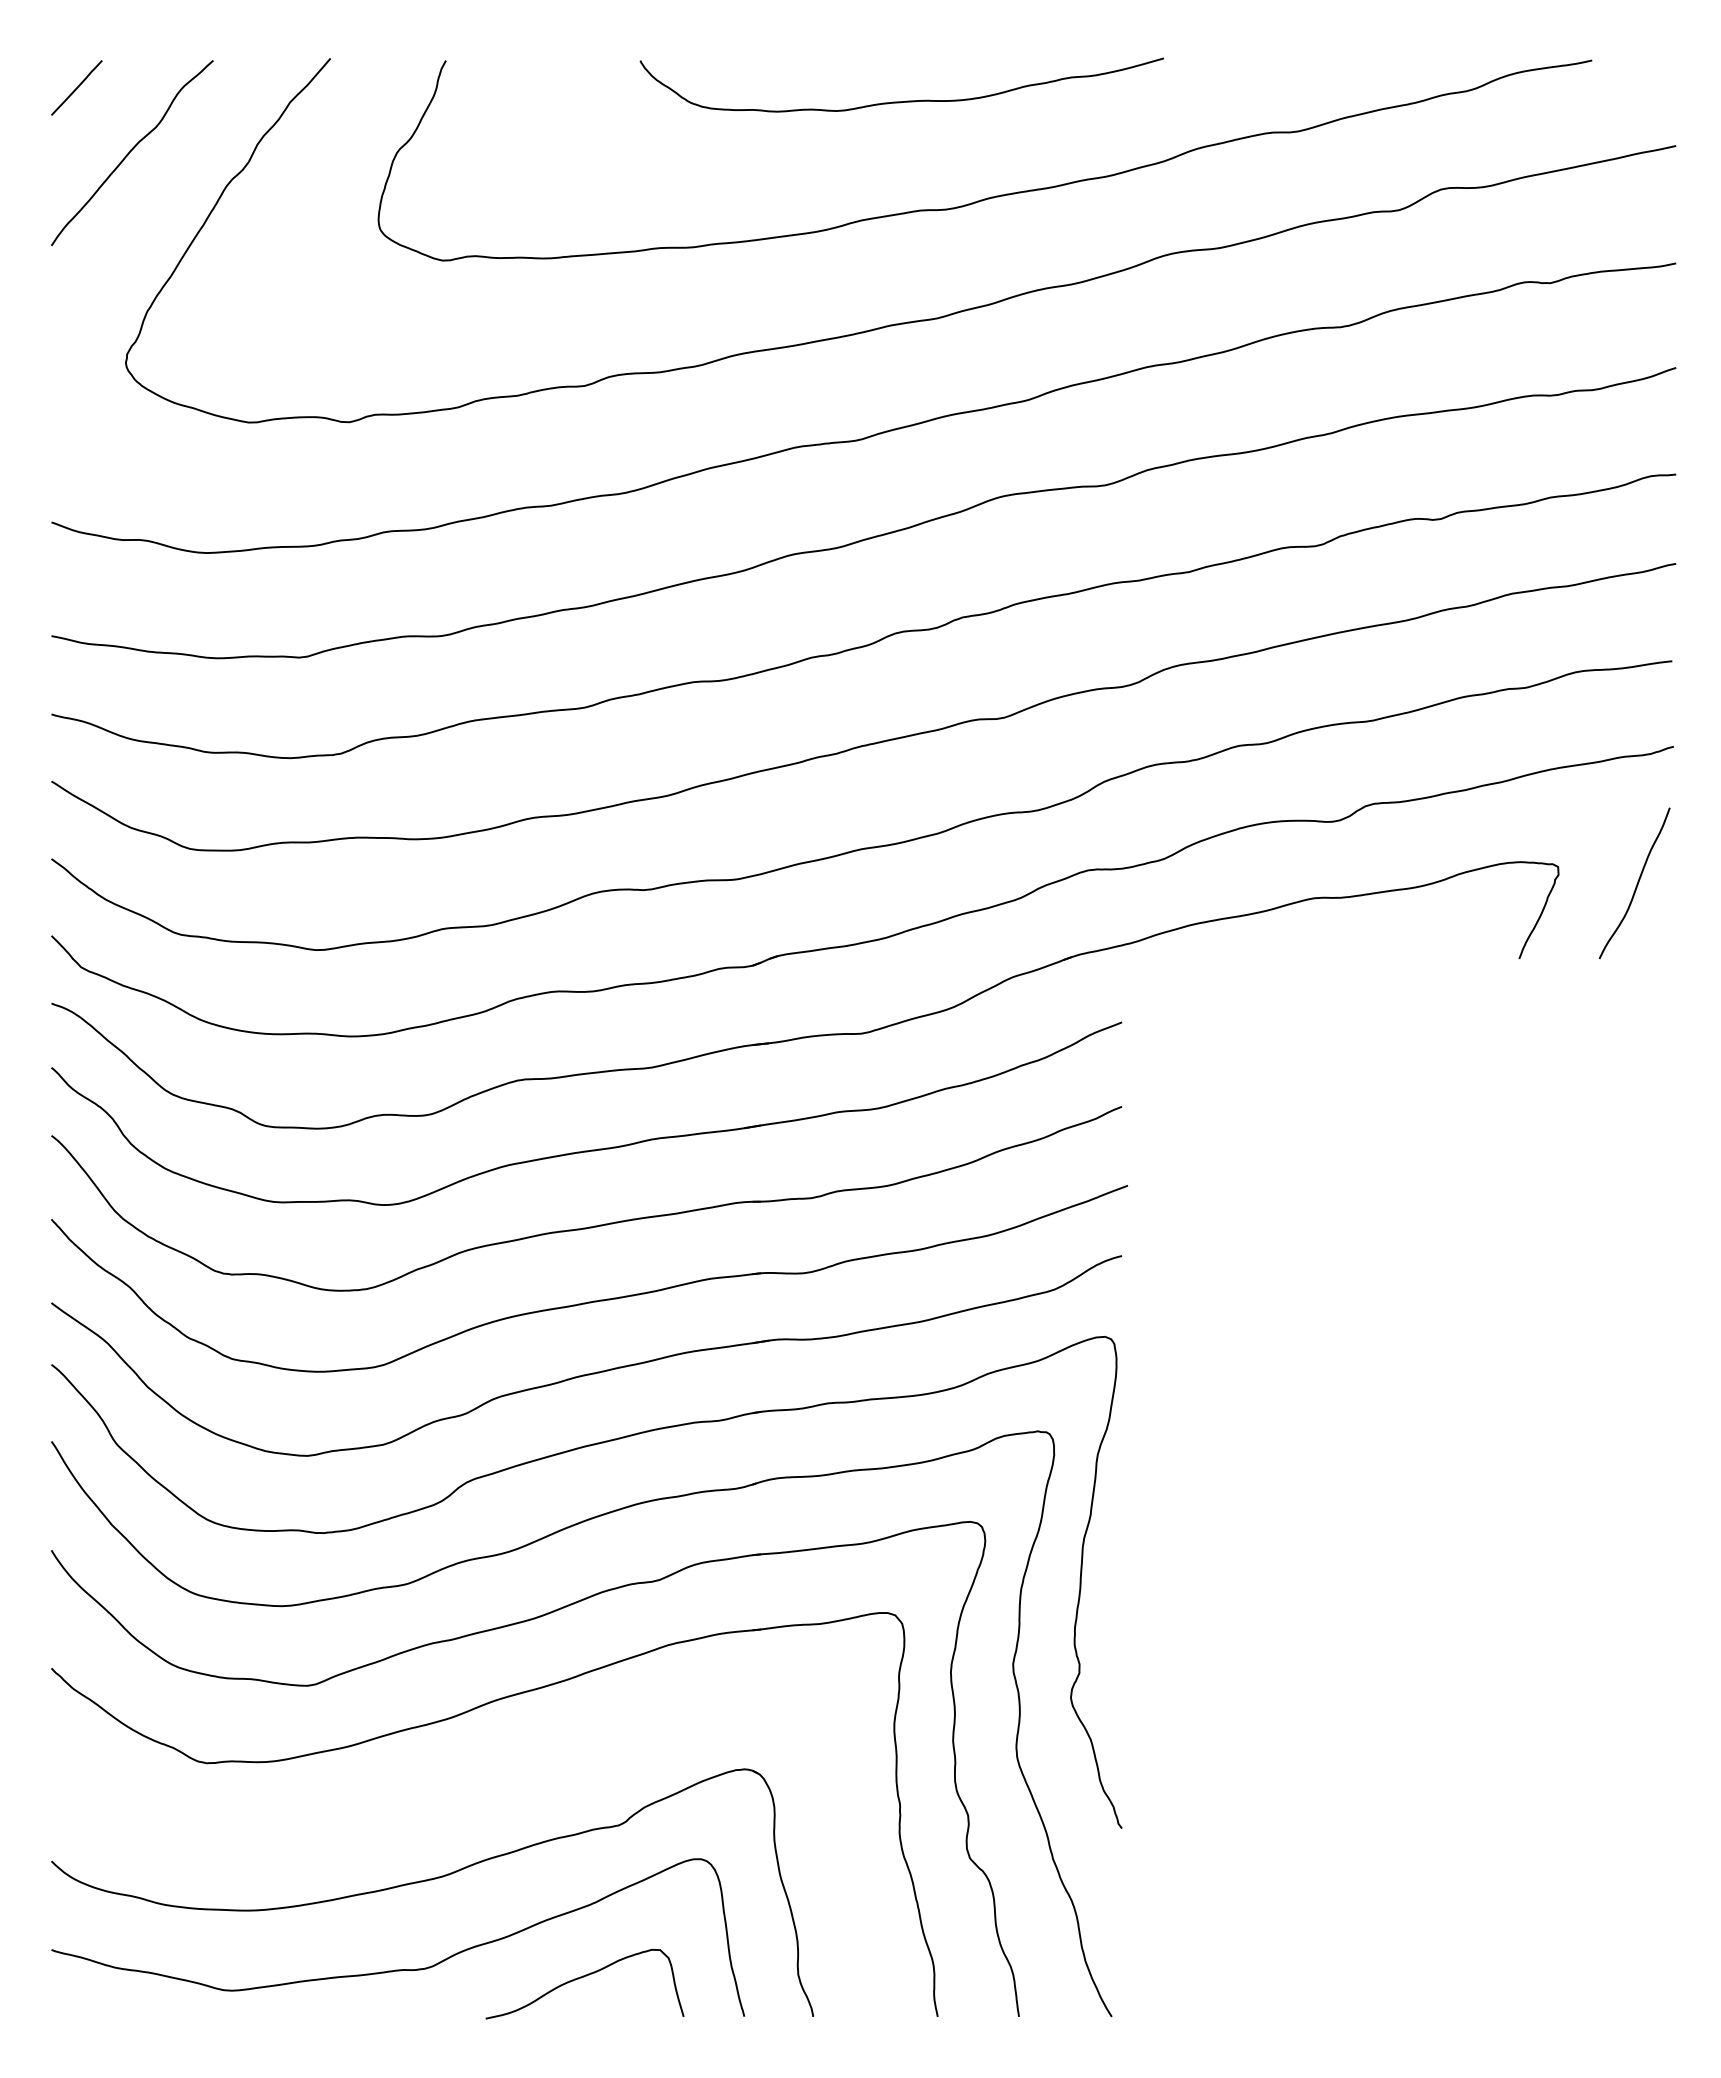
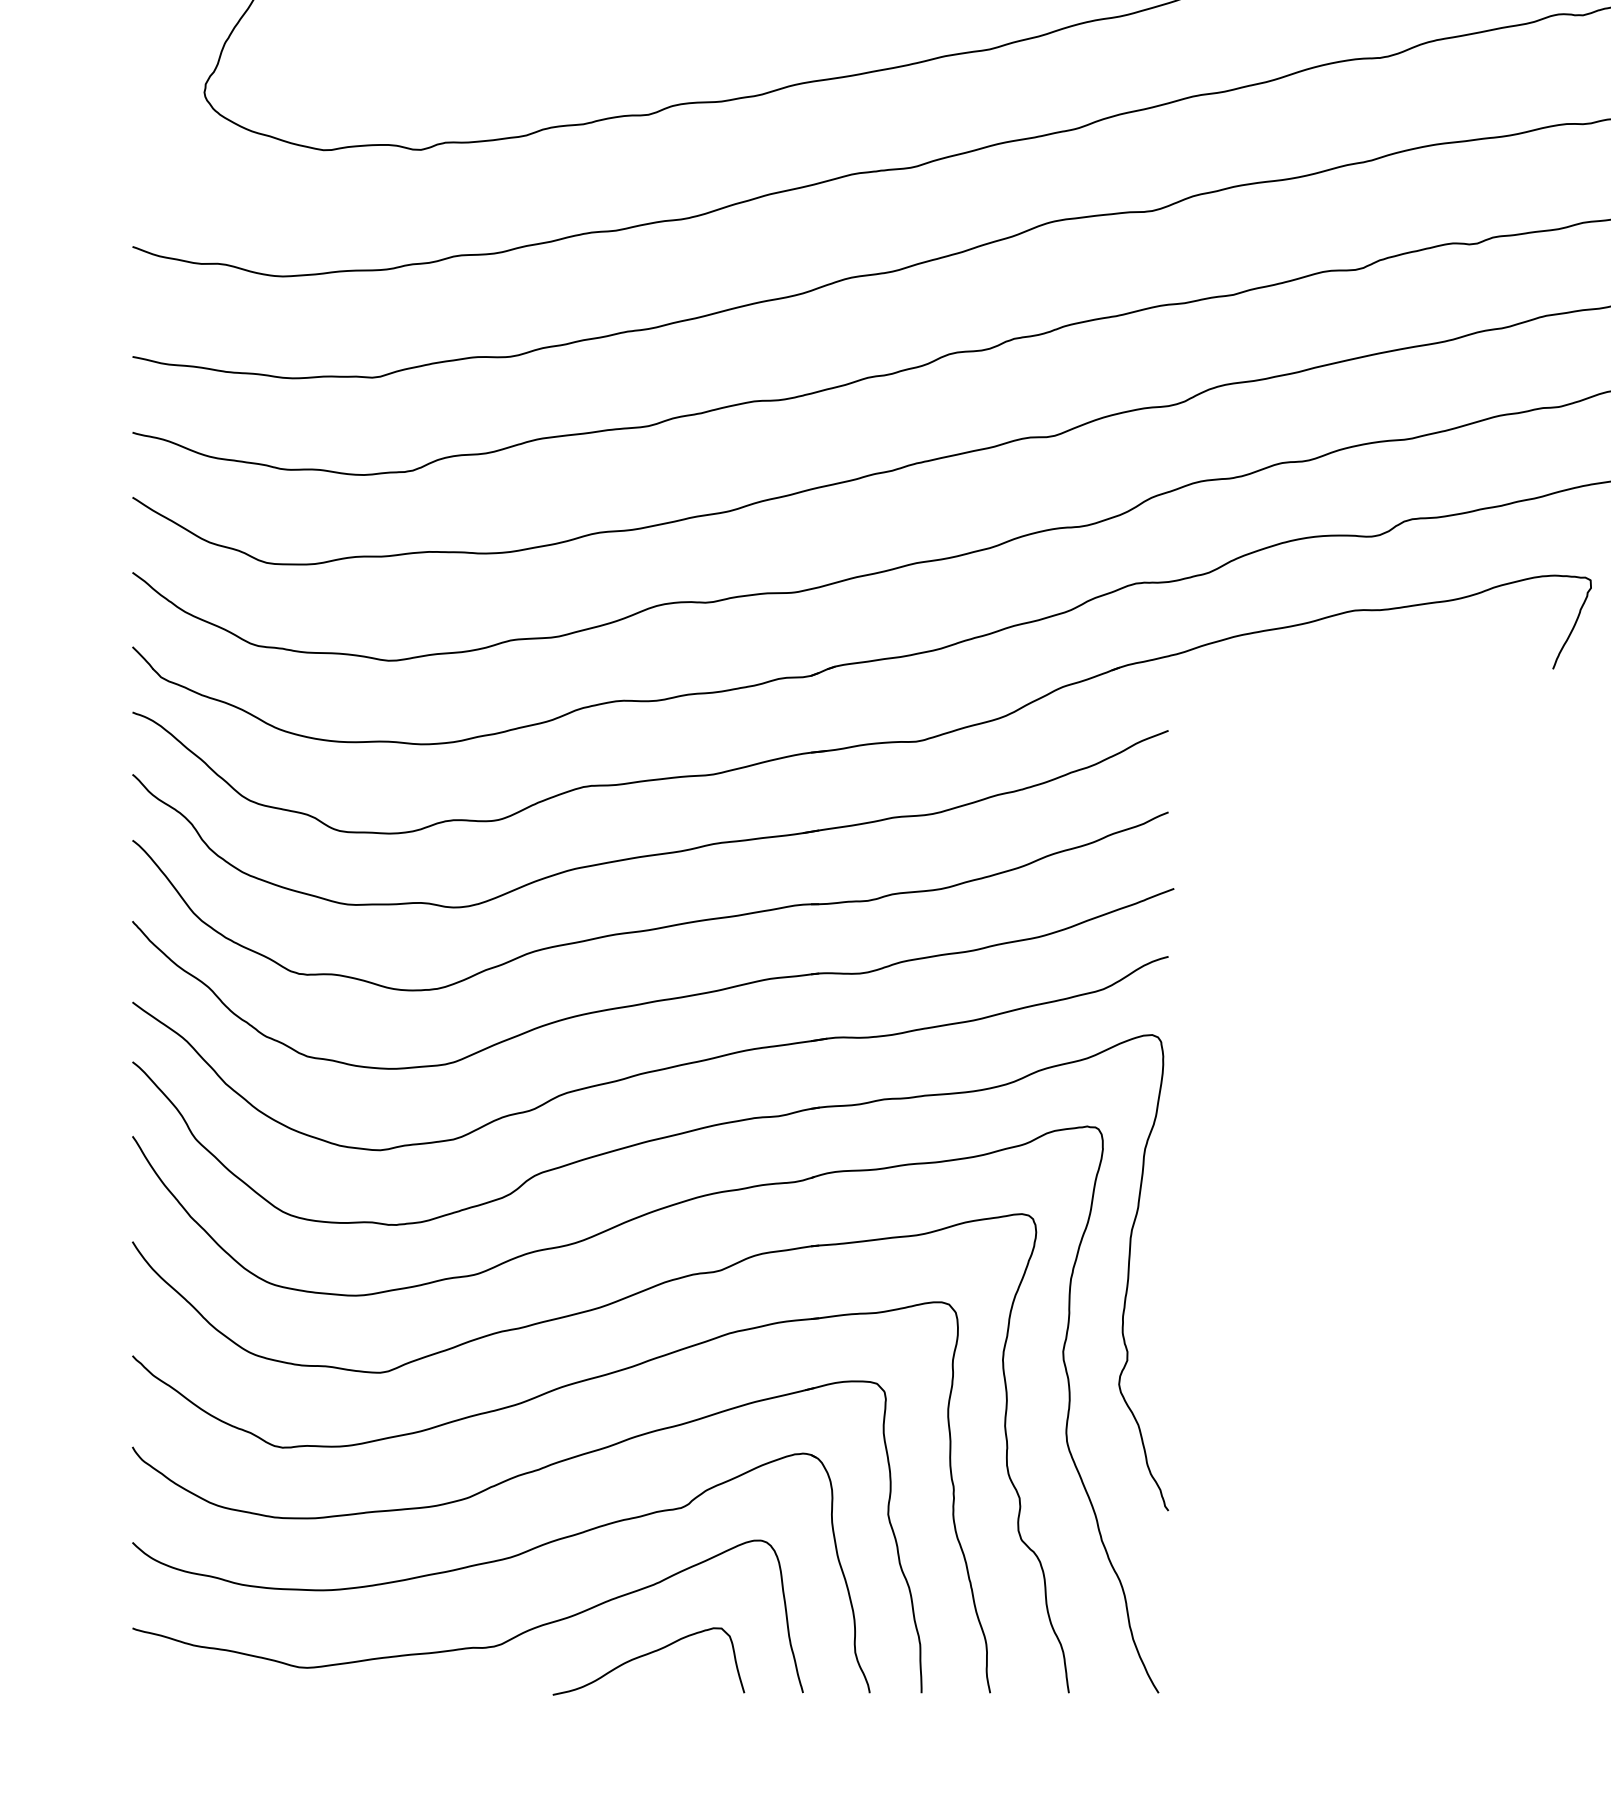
part: (433, 1800) -> (502, 1483), added

